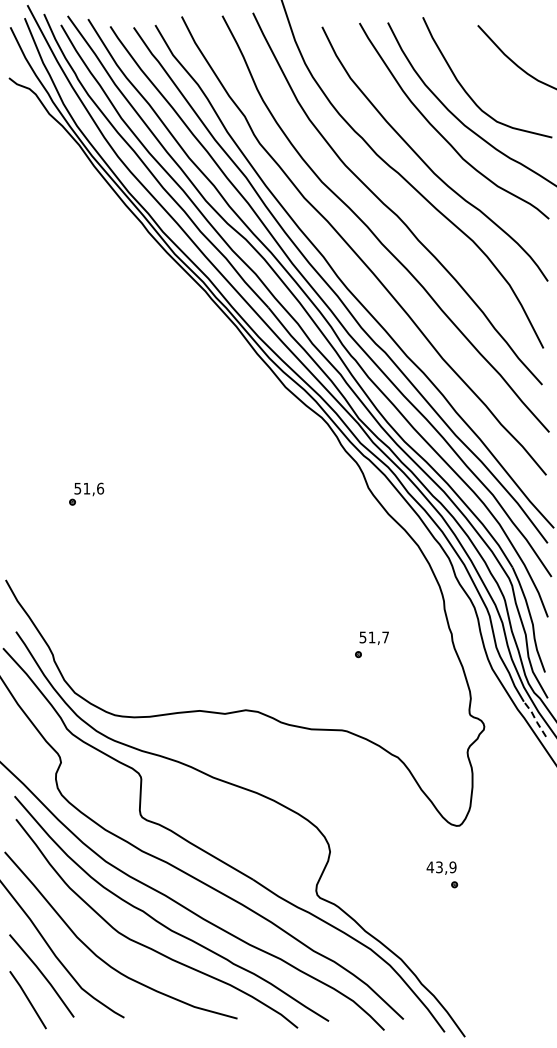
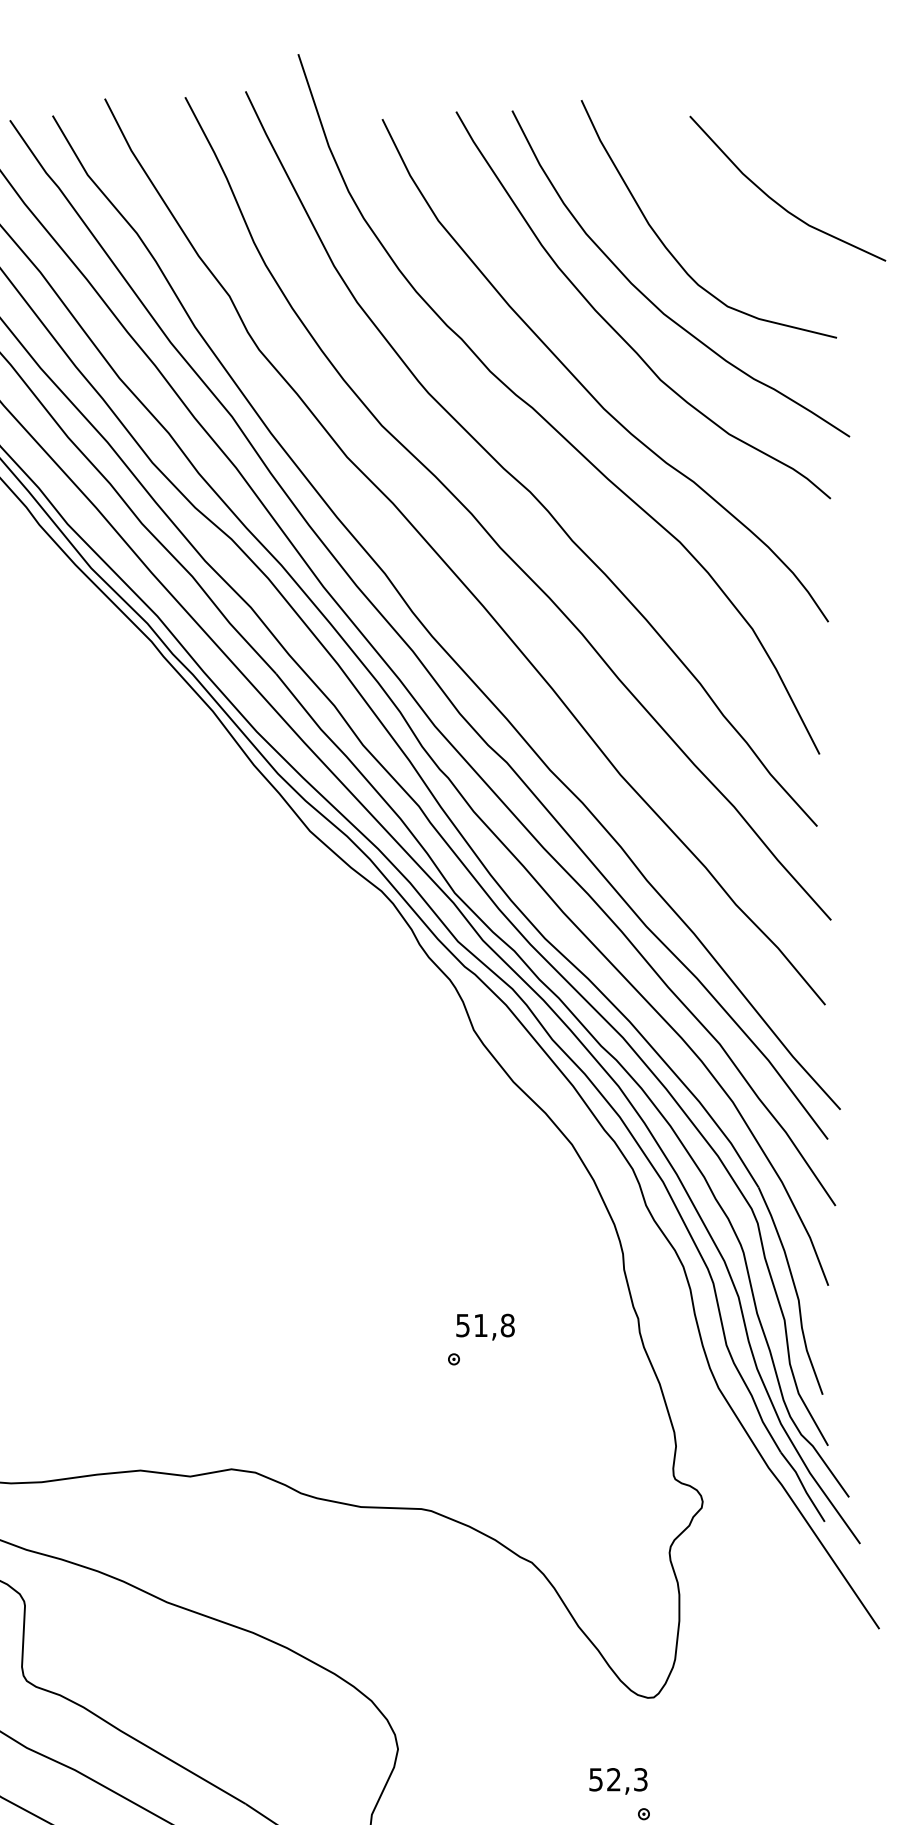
text: (385, 637) -> (507, 1325), 51,7 -> 51,8
line: (535, 718) -> (803, 1485), dashed -> solid
text: (441, 867) -> (618, 1780), 43,9 -> 52,3

